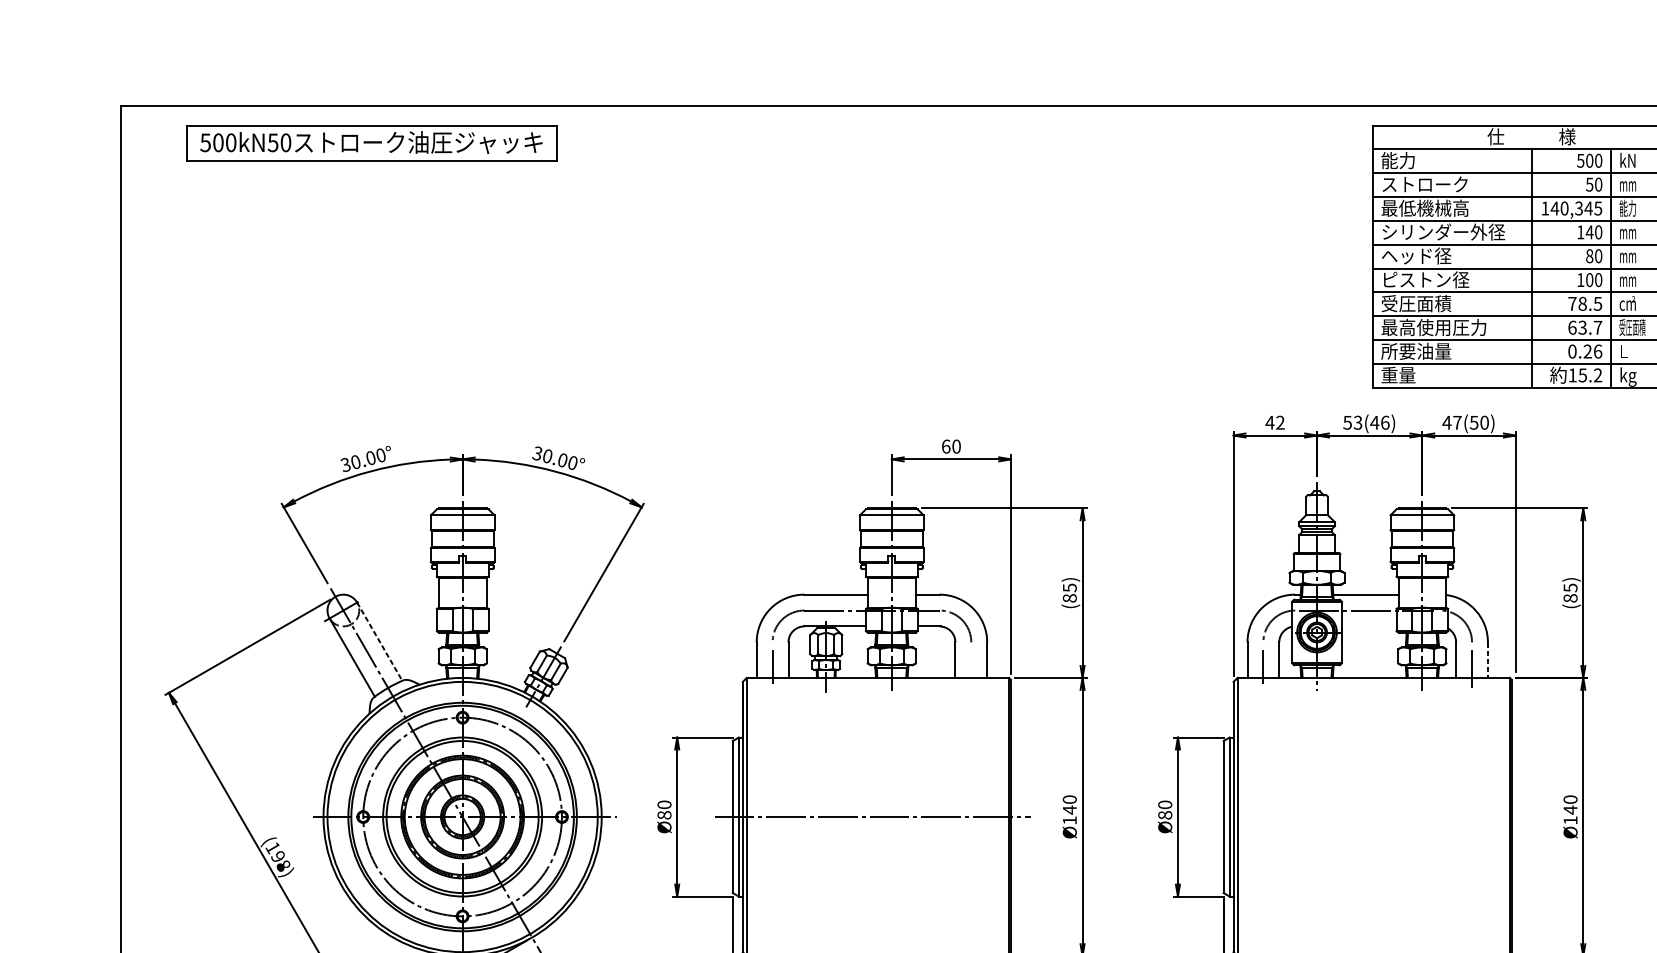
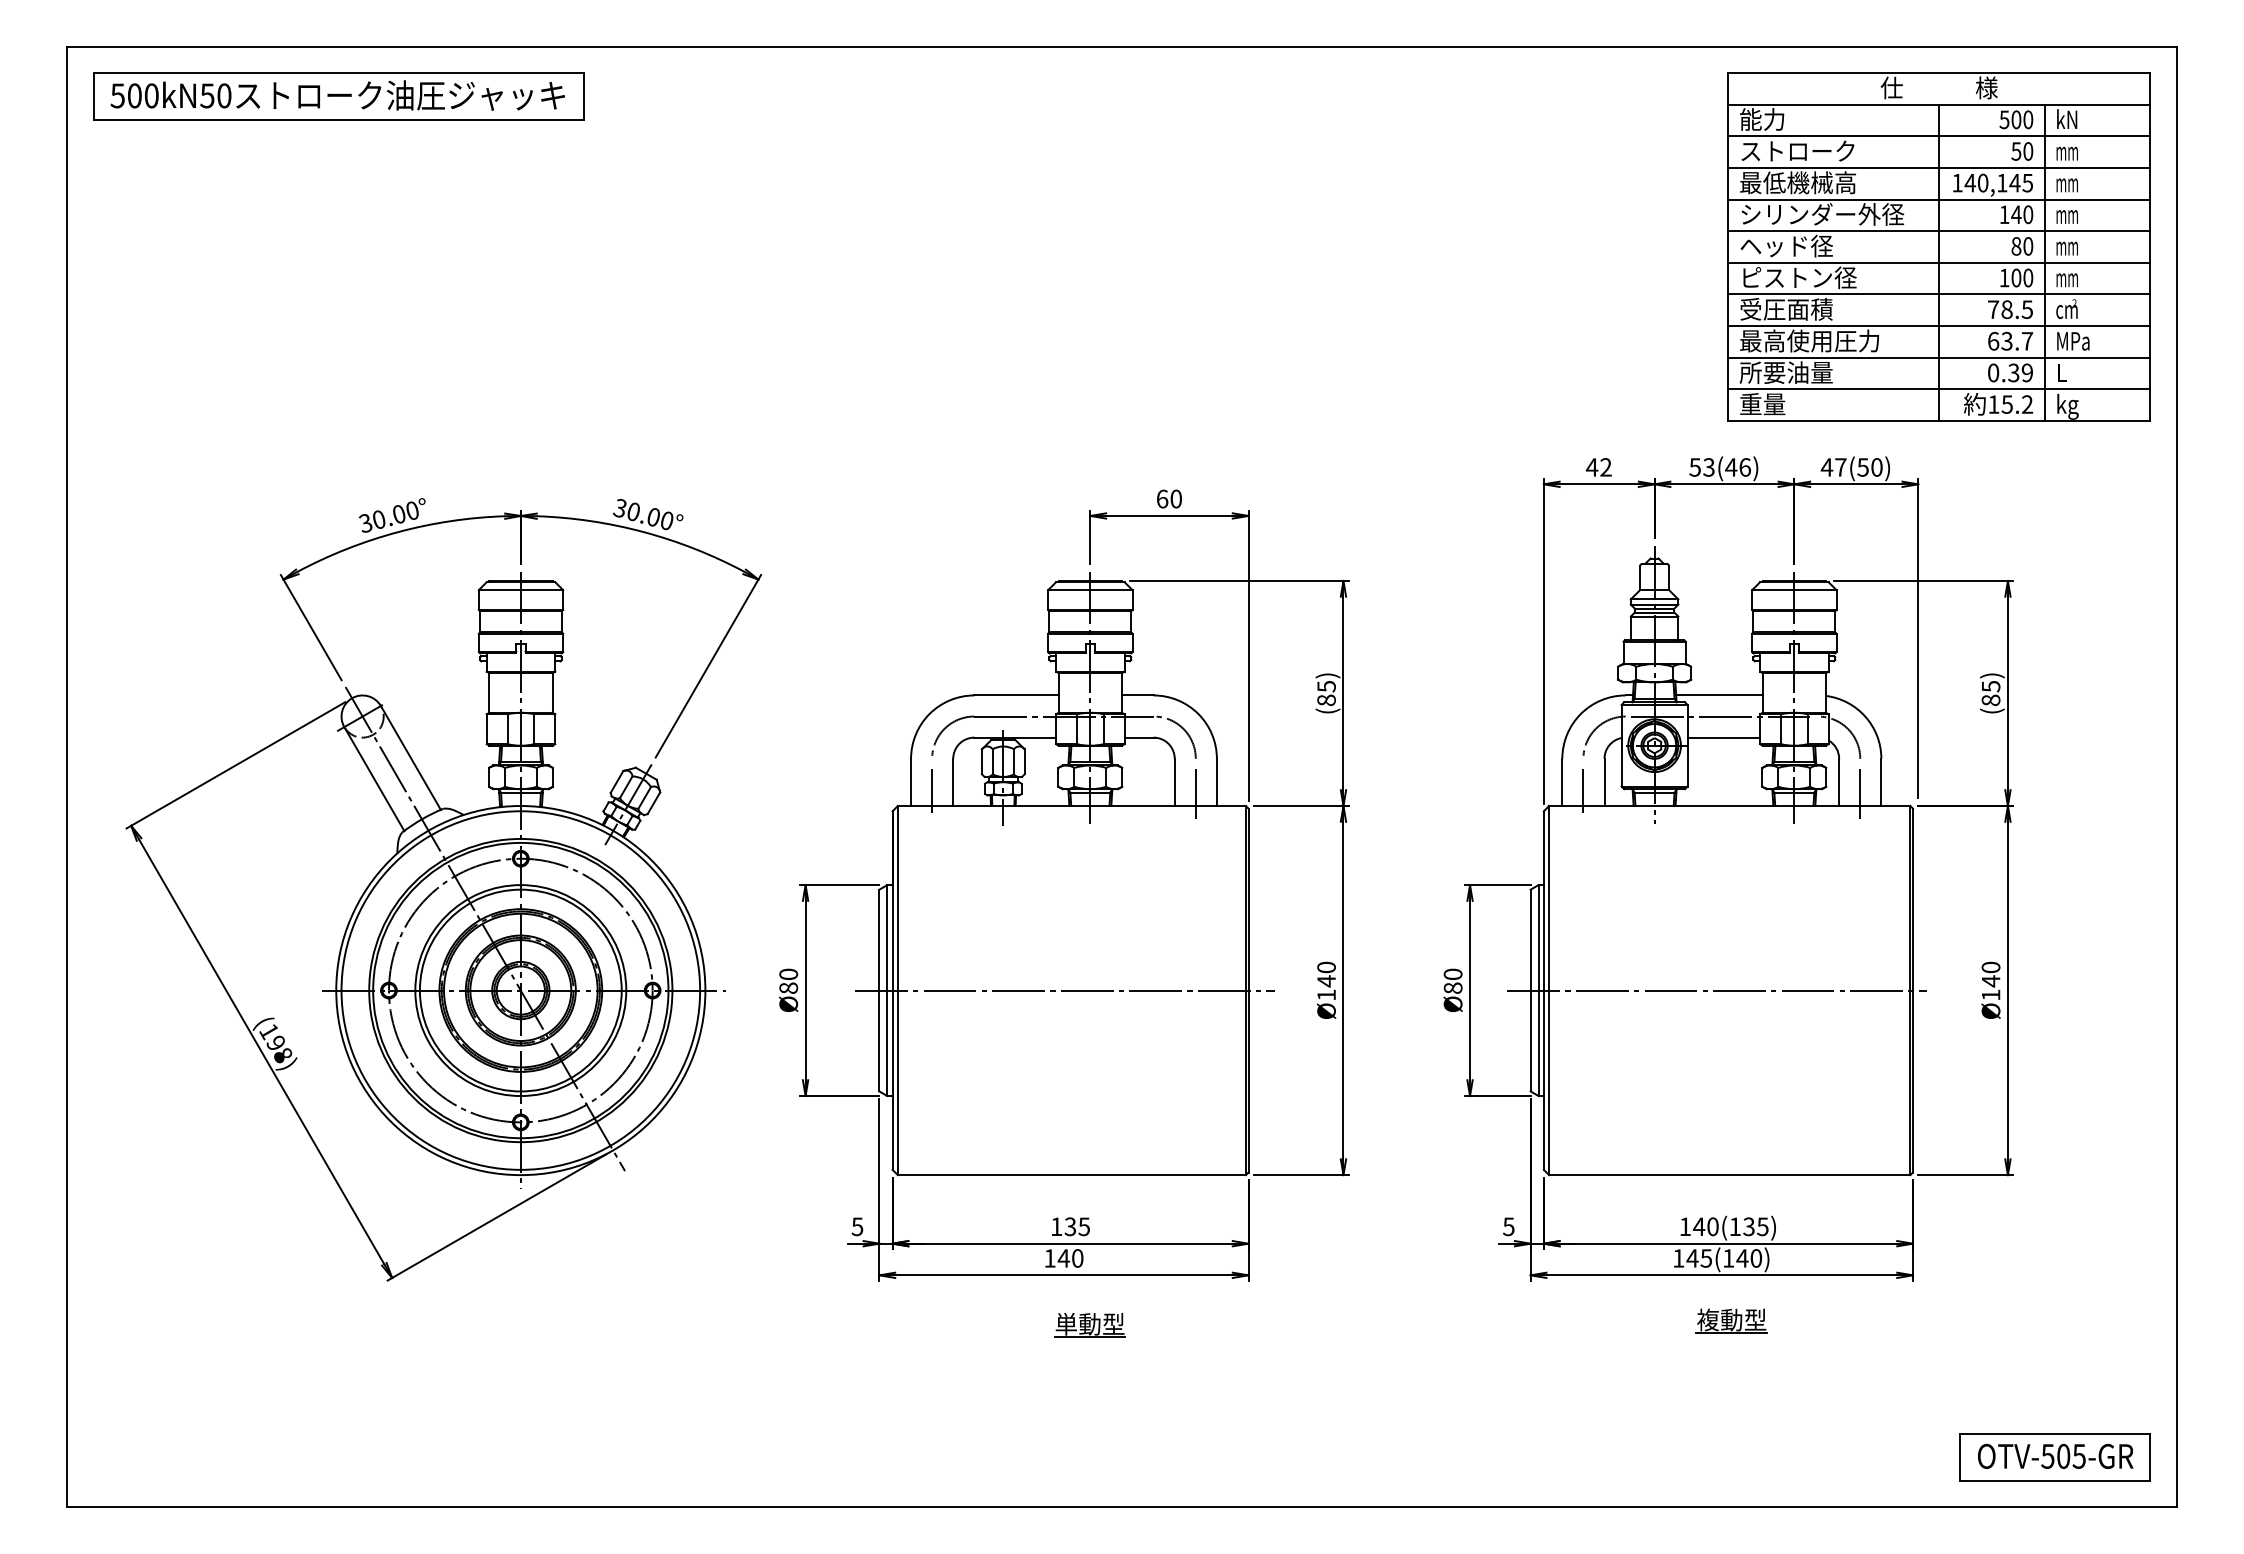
part: (371, 143) -> (338, 96), moved
text: (1579, 208) -> (2002, 182), 140,345 -> 140,145
text: (1627, 208) -> (2066, 182), 能力 -> mm
text: (1632, 327) -> (2073, 340), 受圧面積 -> MPa
text: (1592, 351) -> (2020, 372), 0.26 -> 0.39
line: (1368, 626) -> (1723, 737), added
line: (380, 642) -> (411, 758), dashed -> solid
line: (1488, 660) -> (1881, 782), dashed -> solid
line: (971, 669) -> (1195, 794), added
line: (1363, 816) -> (1716, 990), added

